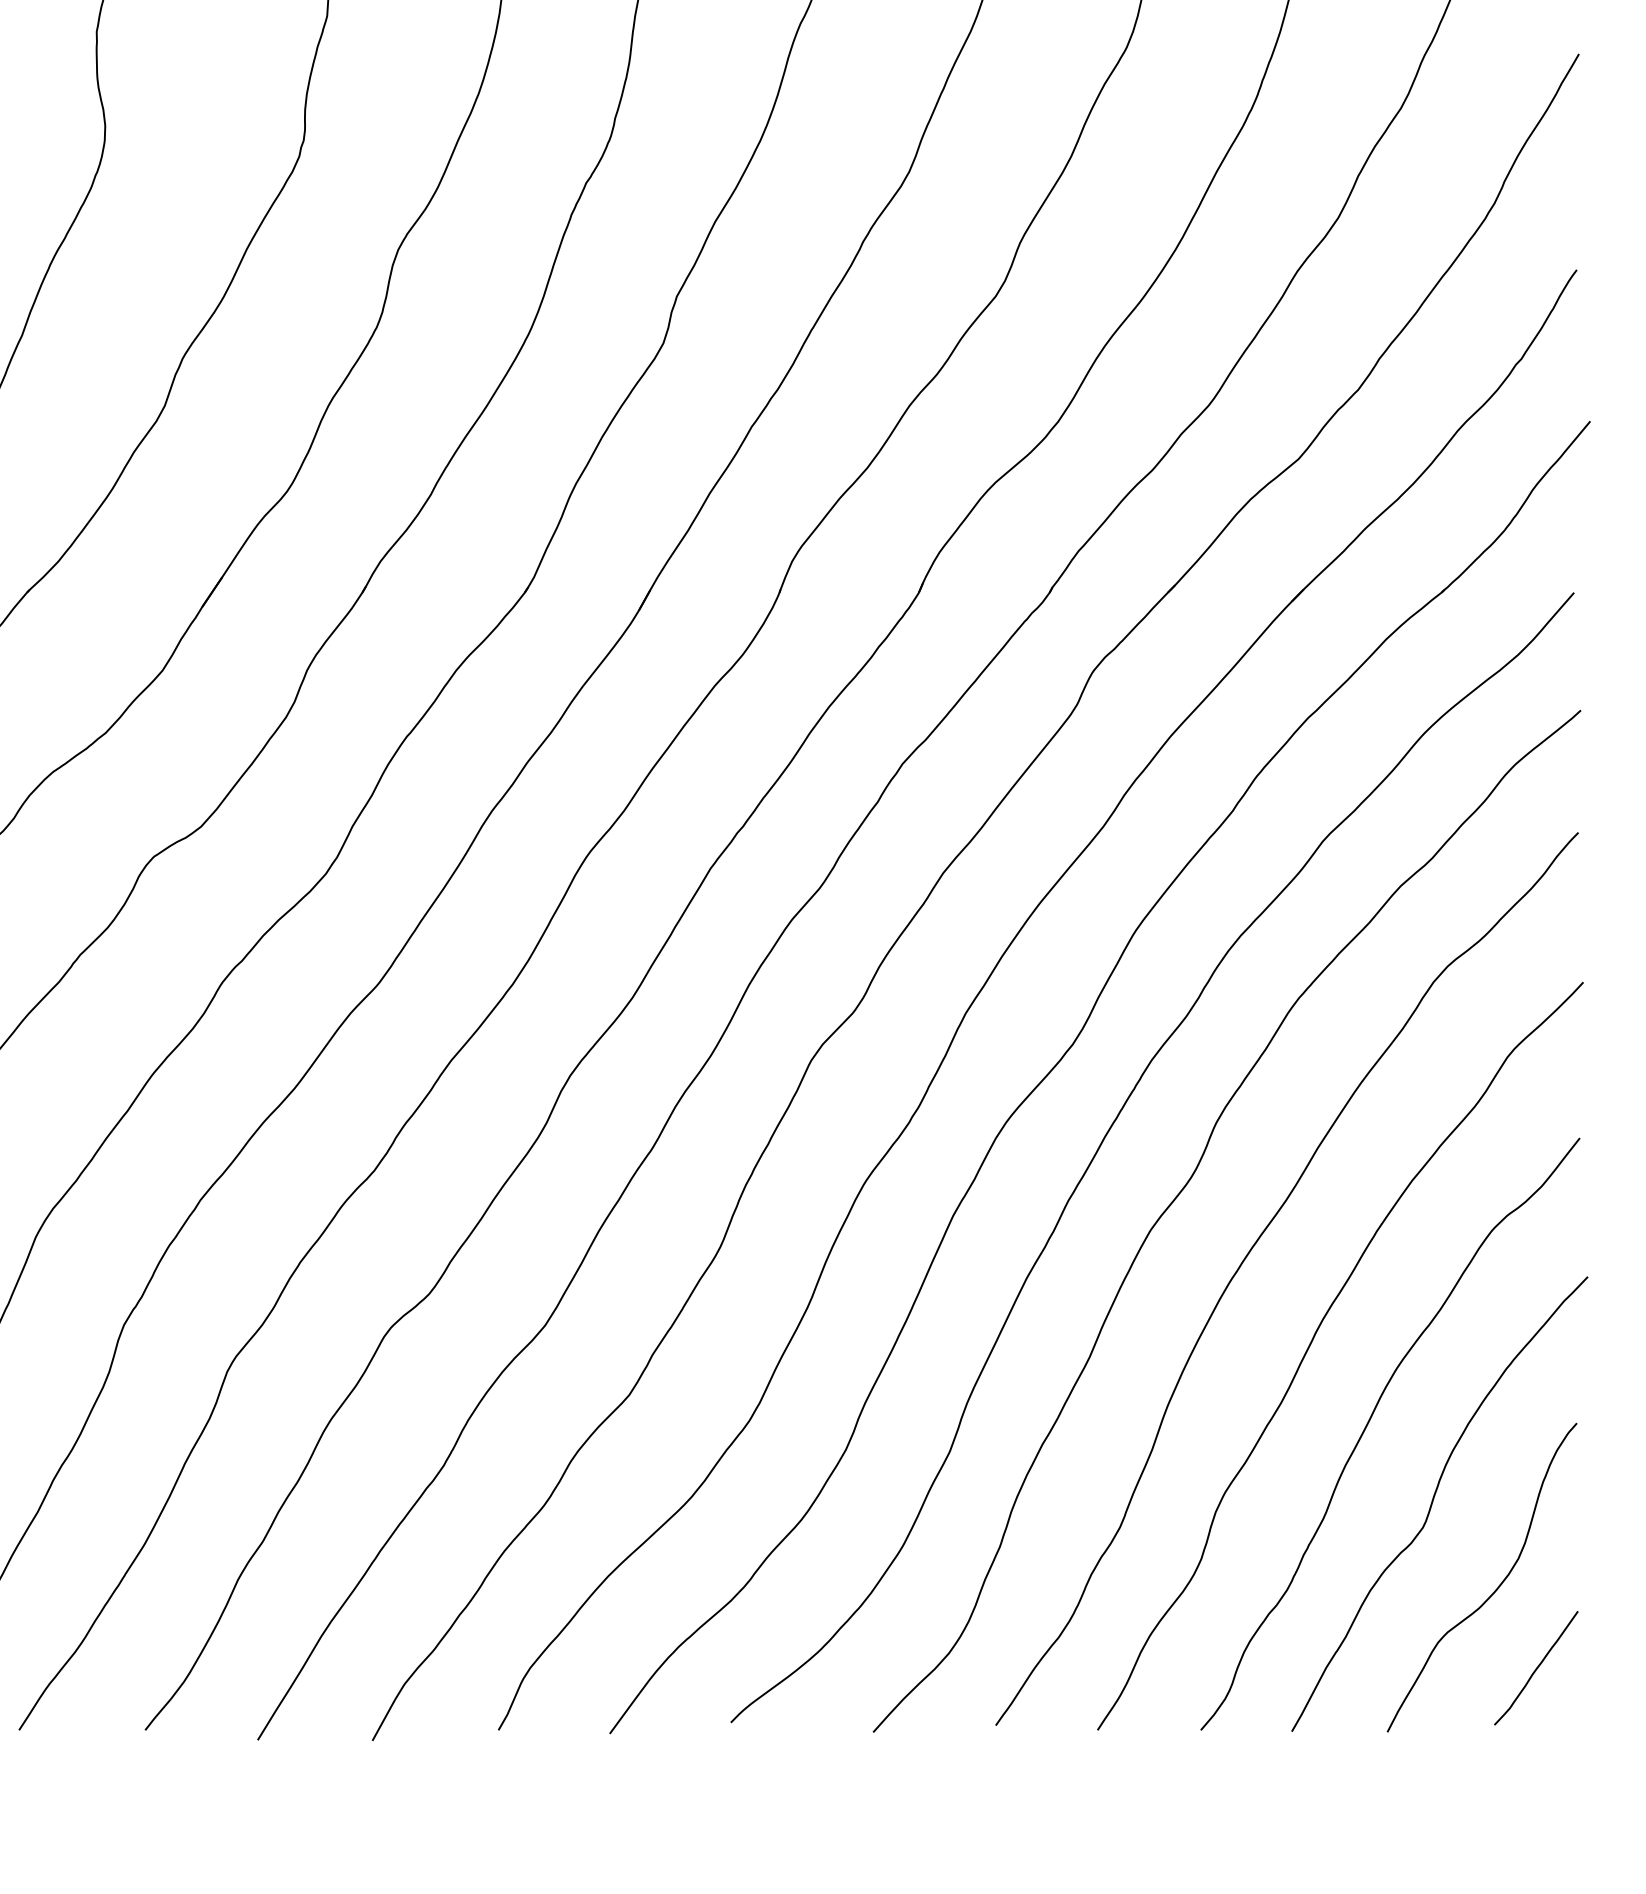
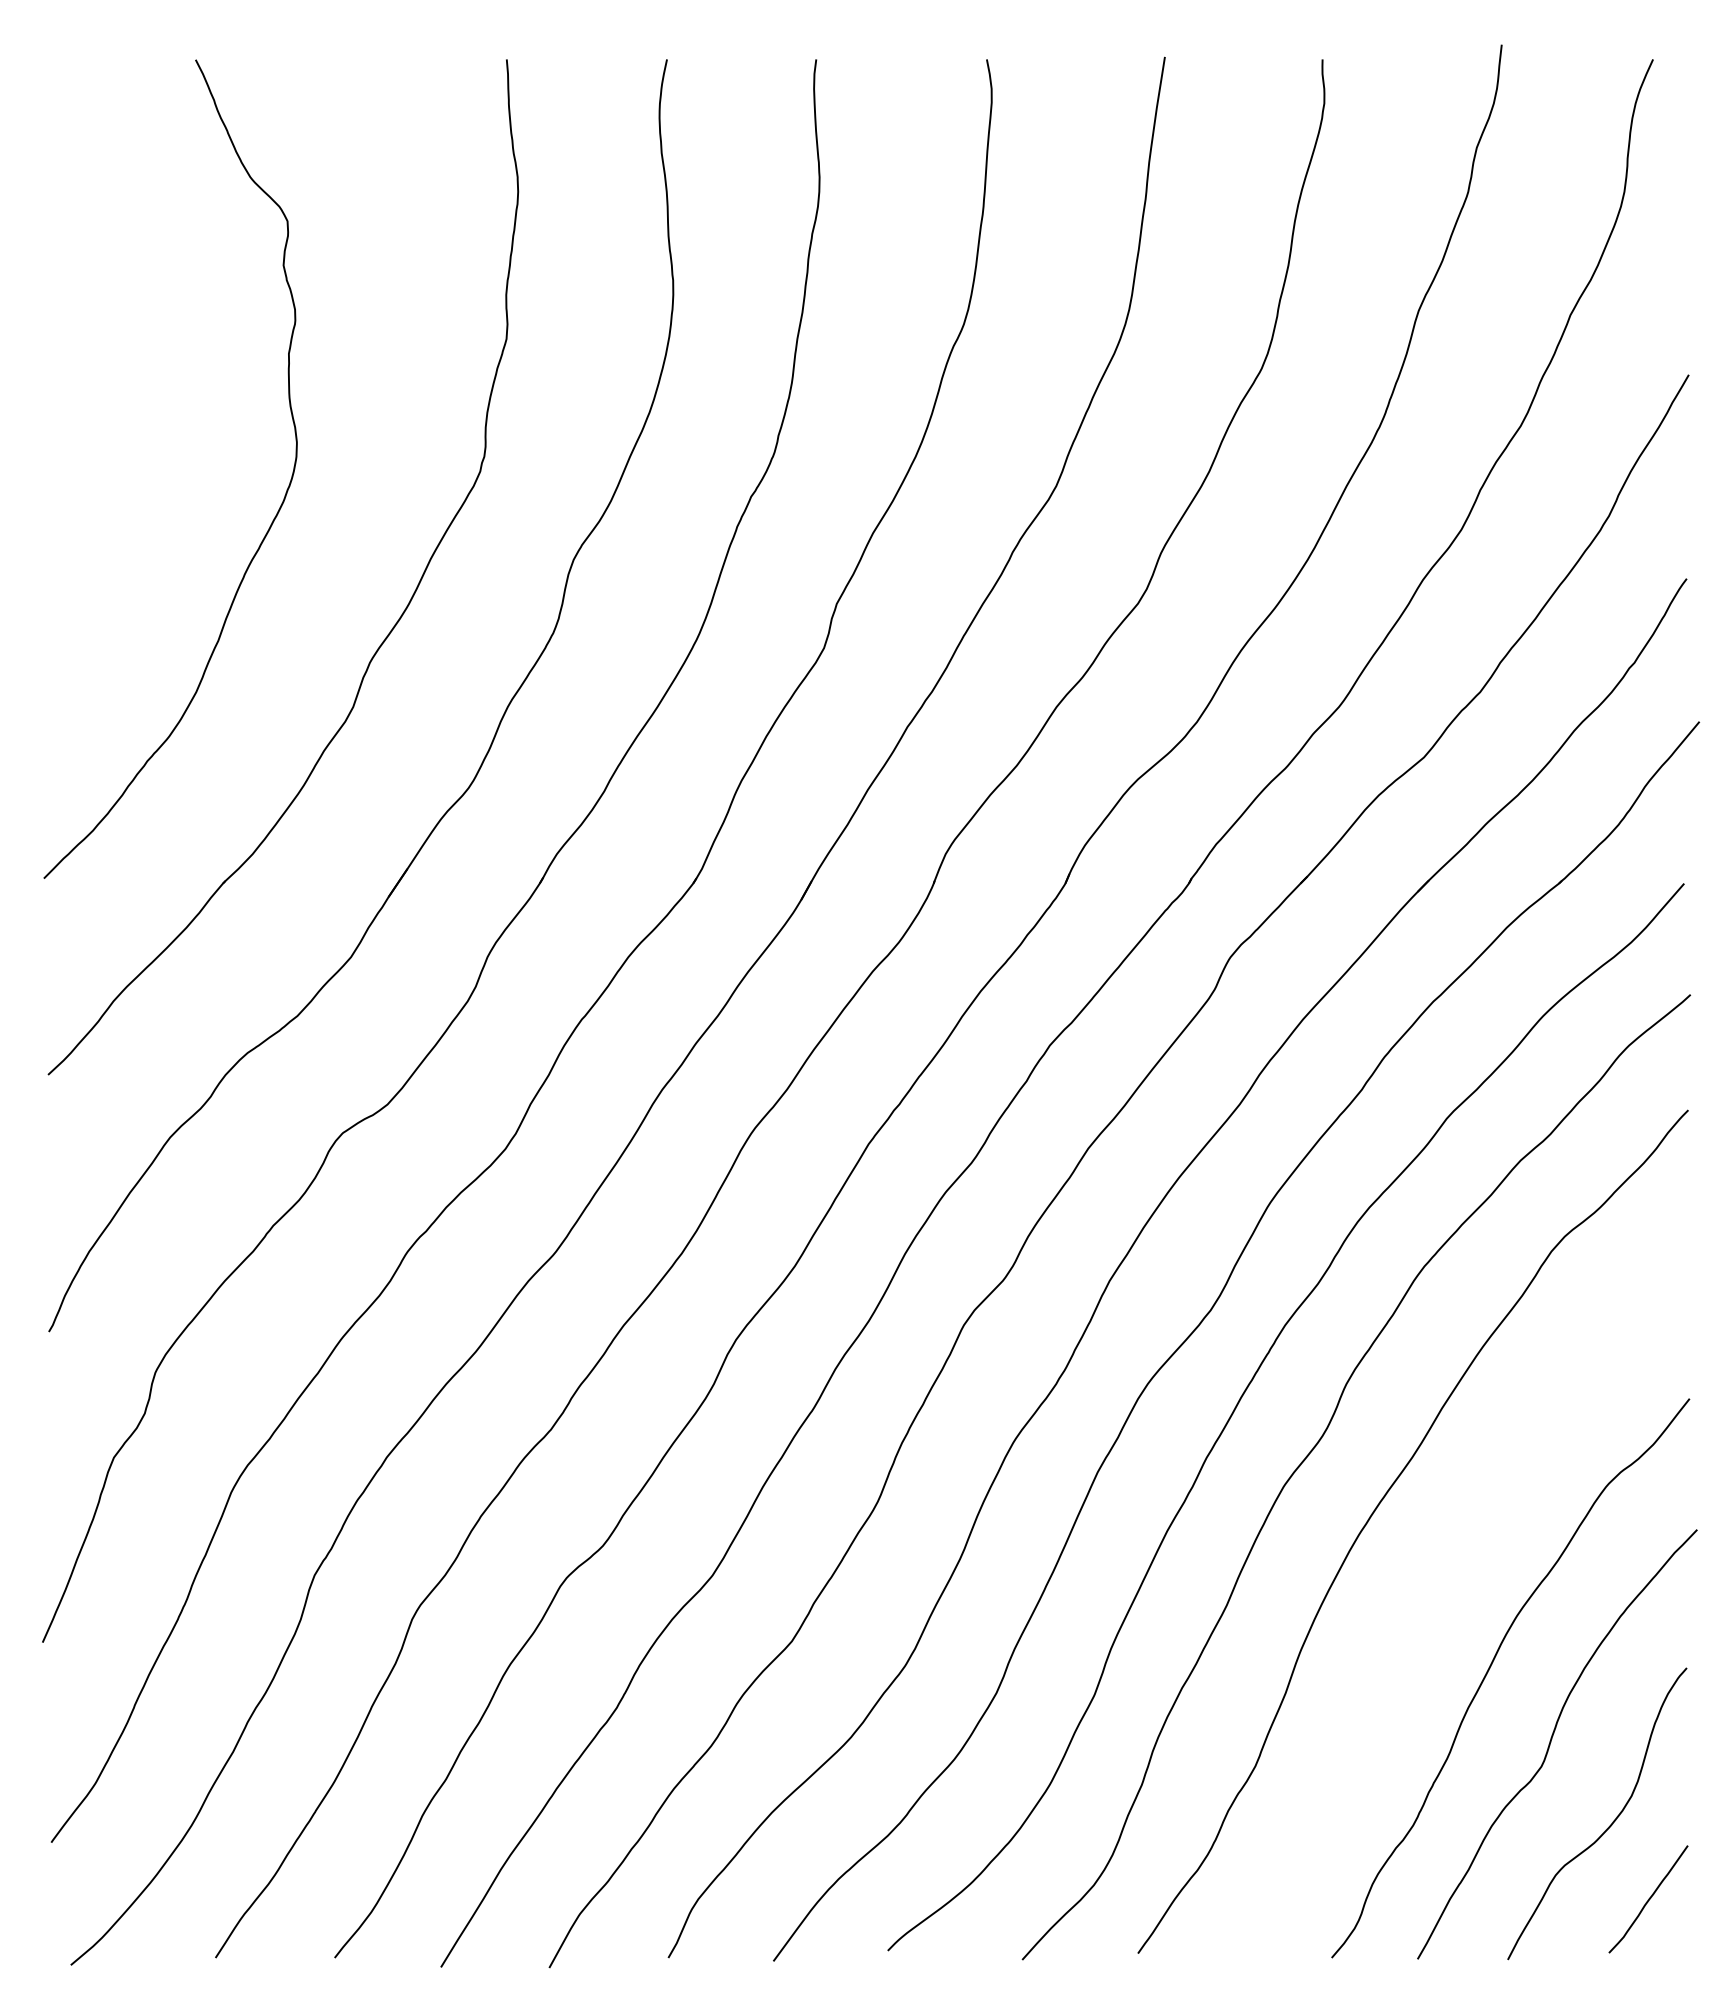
curve: (1312, 1342) -> (1437, 1591), removed

